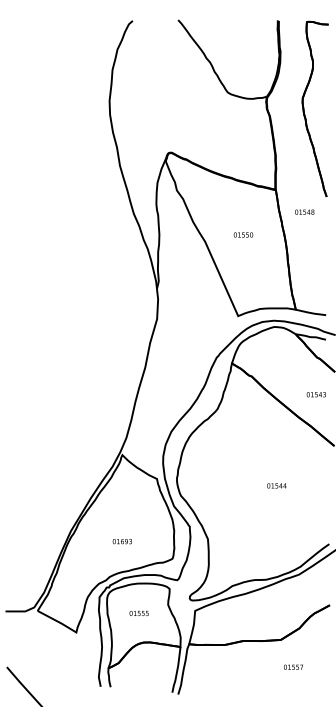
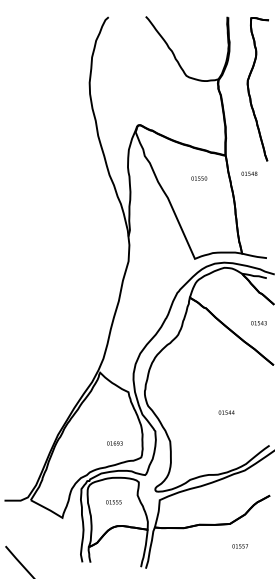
text: (243, 234) -> (199, 178), moved
text: (276, 485) -> (226, 412), moved
text: (121, 541) -> (114, 443), moved

